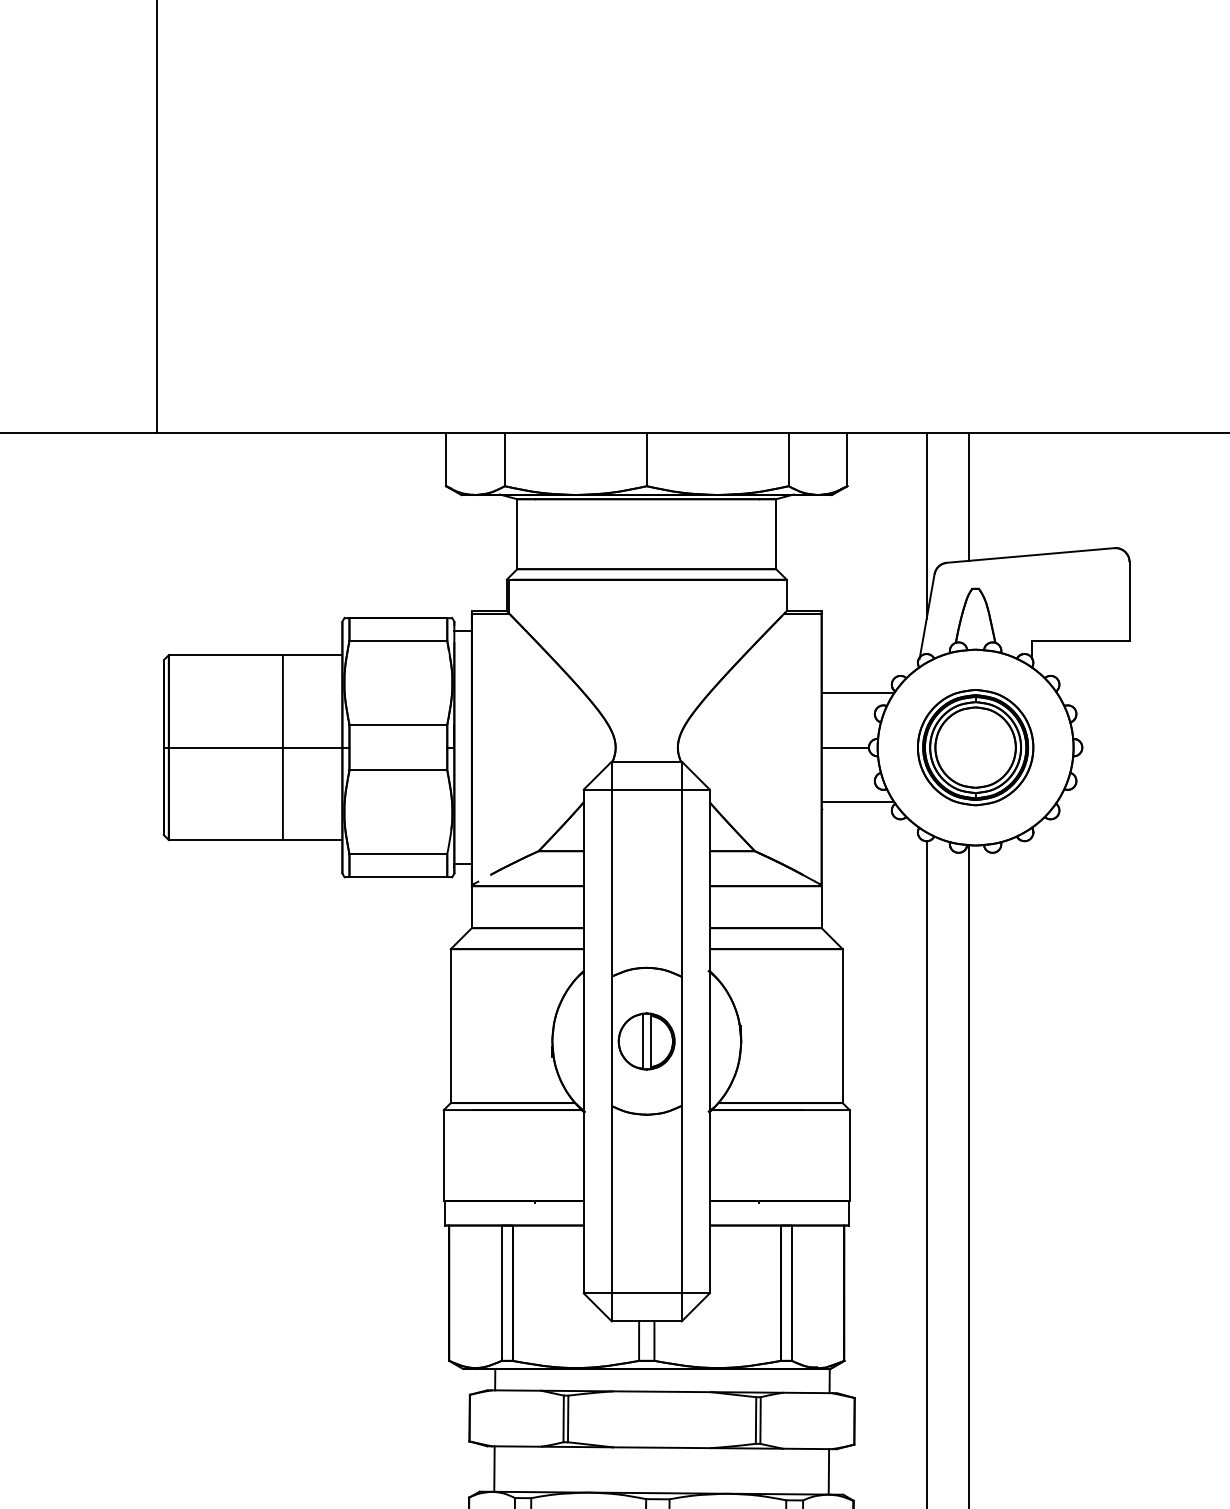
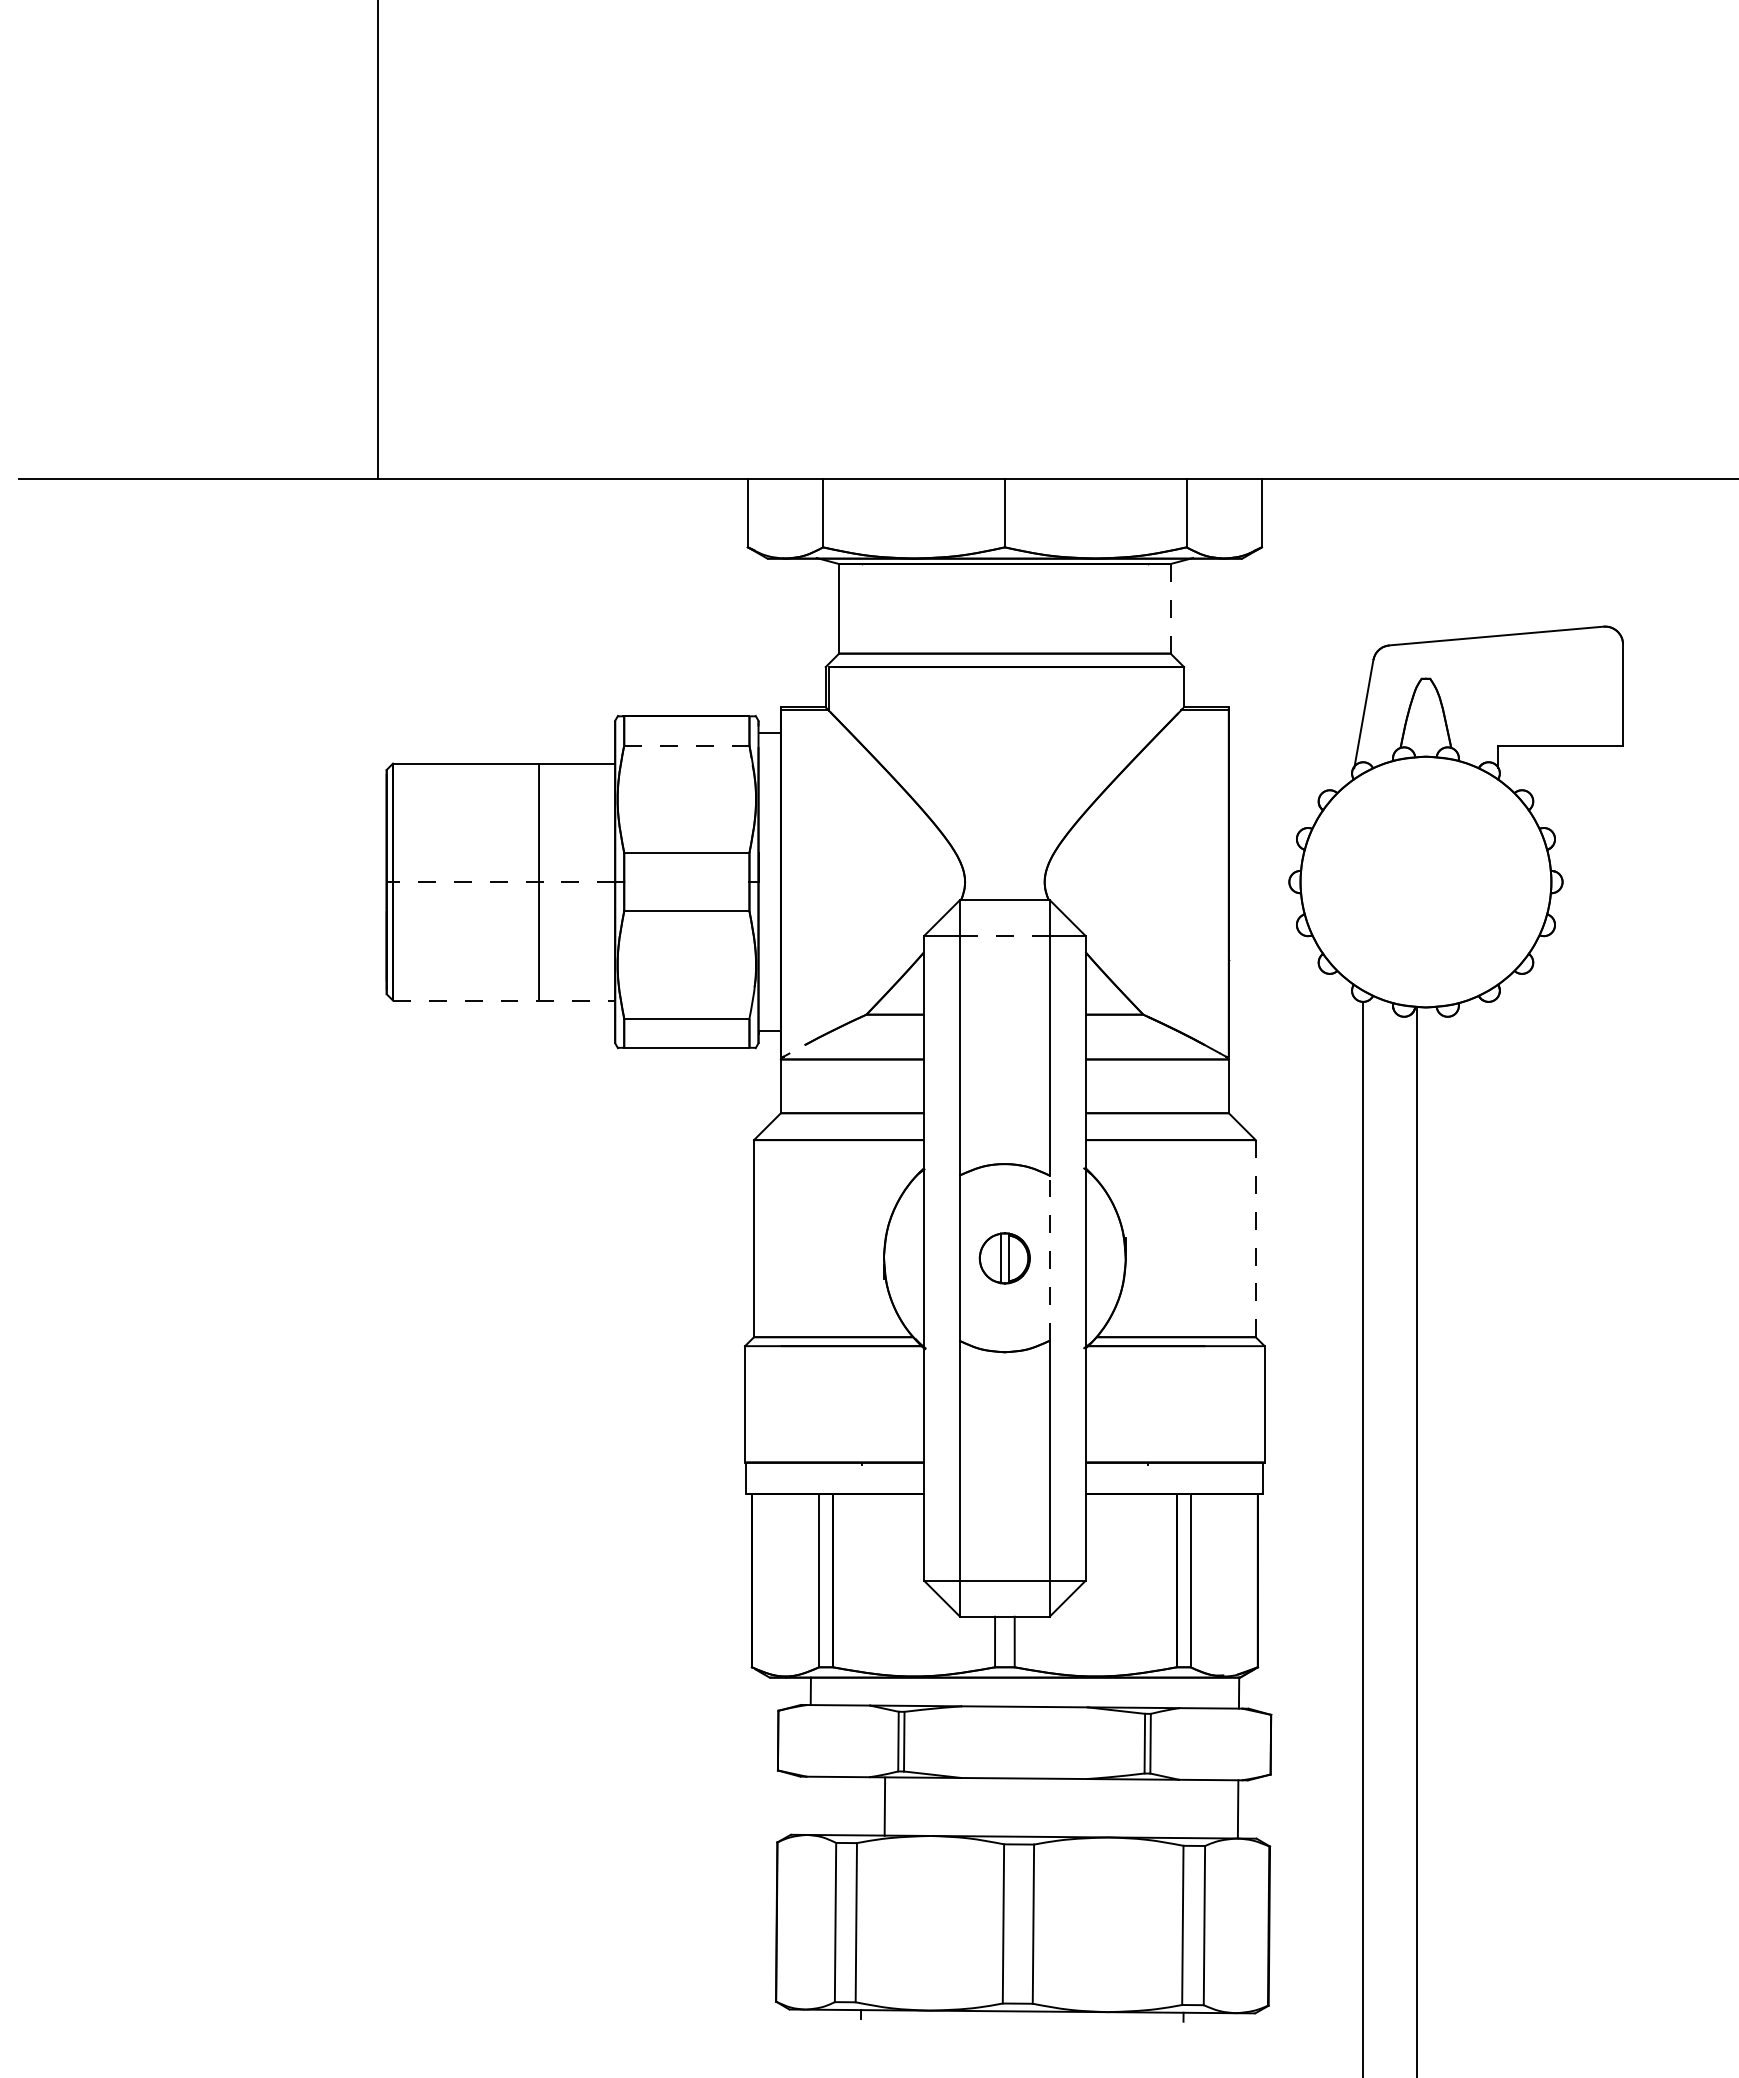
line: (969, 496) -> (1417, 560), removed
line: (926, 525) -> (1363, 597), removed
line: (776, 533) -> (1170, 608), solid -> dashed
line: (398, 640) -> (686, 745), solid -> dashed
line: (857, 693) -> (1274, 812), removed
line: (255, 747) -> (503, 882), solid -> dashed
line: (844, 747) -> (1258, 882), removed
part: (975, 747) -> (1425, 881), removed
line: (646, 789) -> (1004, 935), solid -> dashed
line: (857, 801) -> (1274, 951), removed
line: (255, 840) -> (504, 1000), solid -> dashed
line: (842, 1025) -> (1255, 1238), solid -> dashed
part: (646, 1041) -> (1004, 1258), size x0.7
line: (681, 1041) -> (1049, 1258), solid -> dashed
line: (494, 1468) -> (884, 1806), moved

